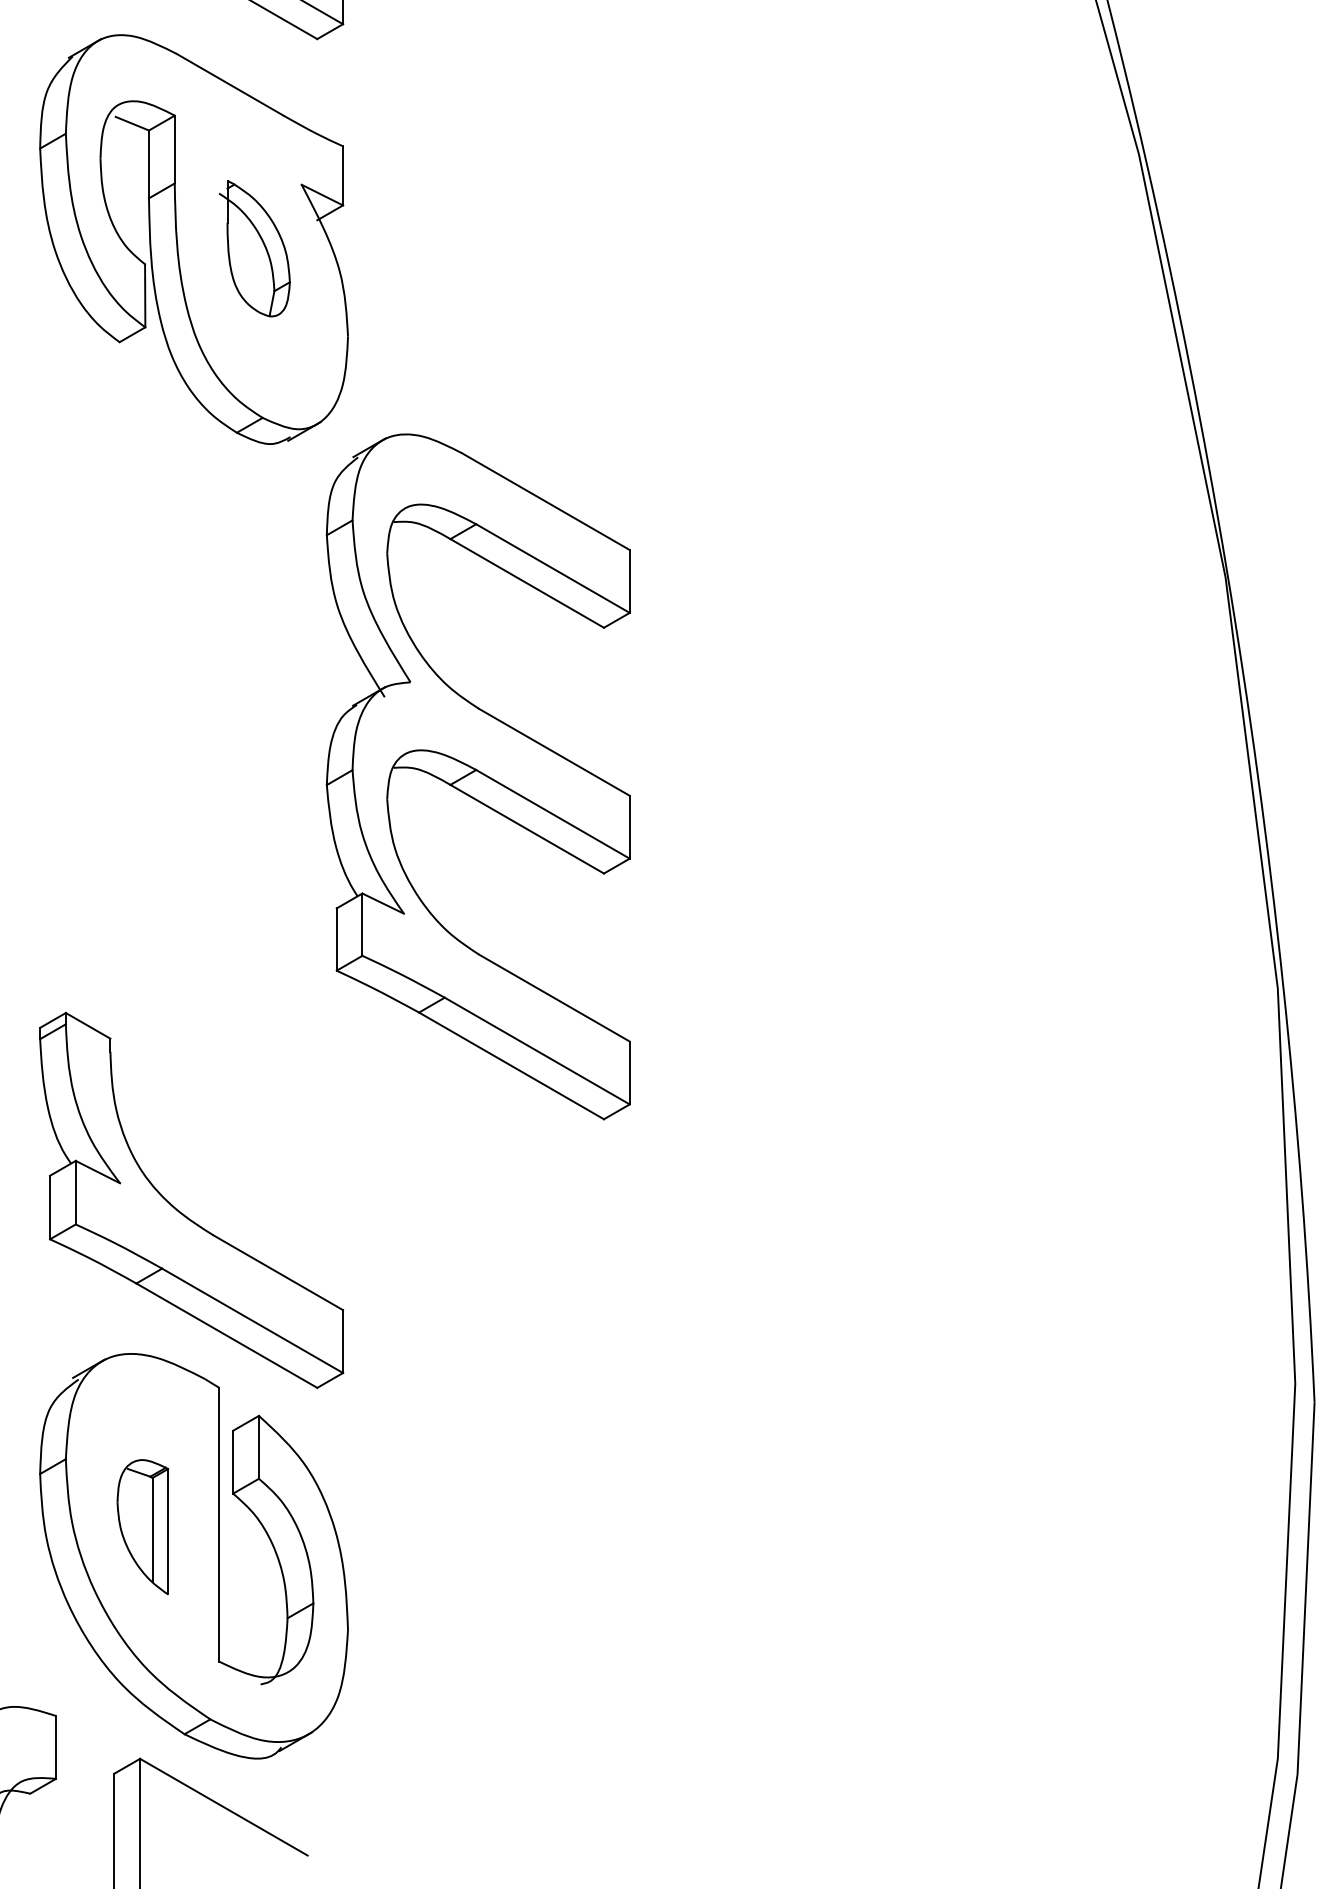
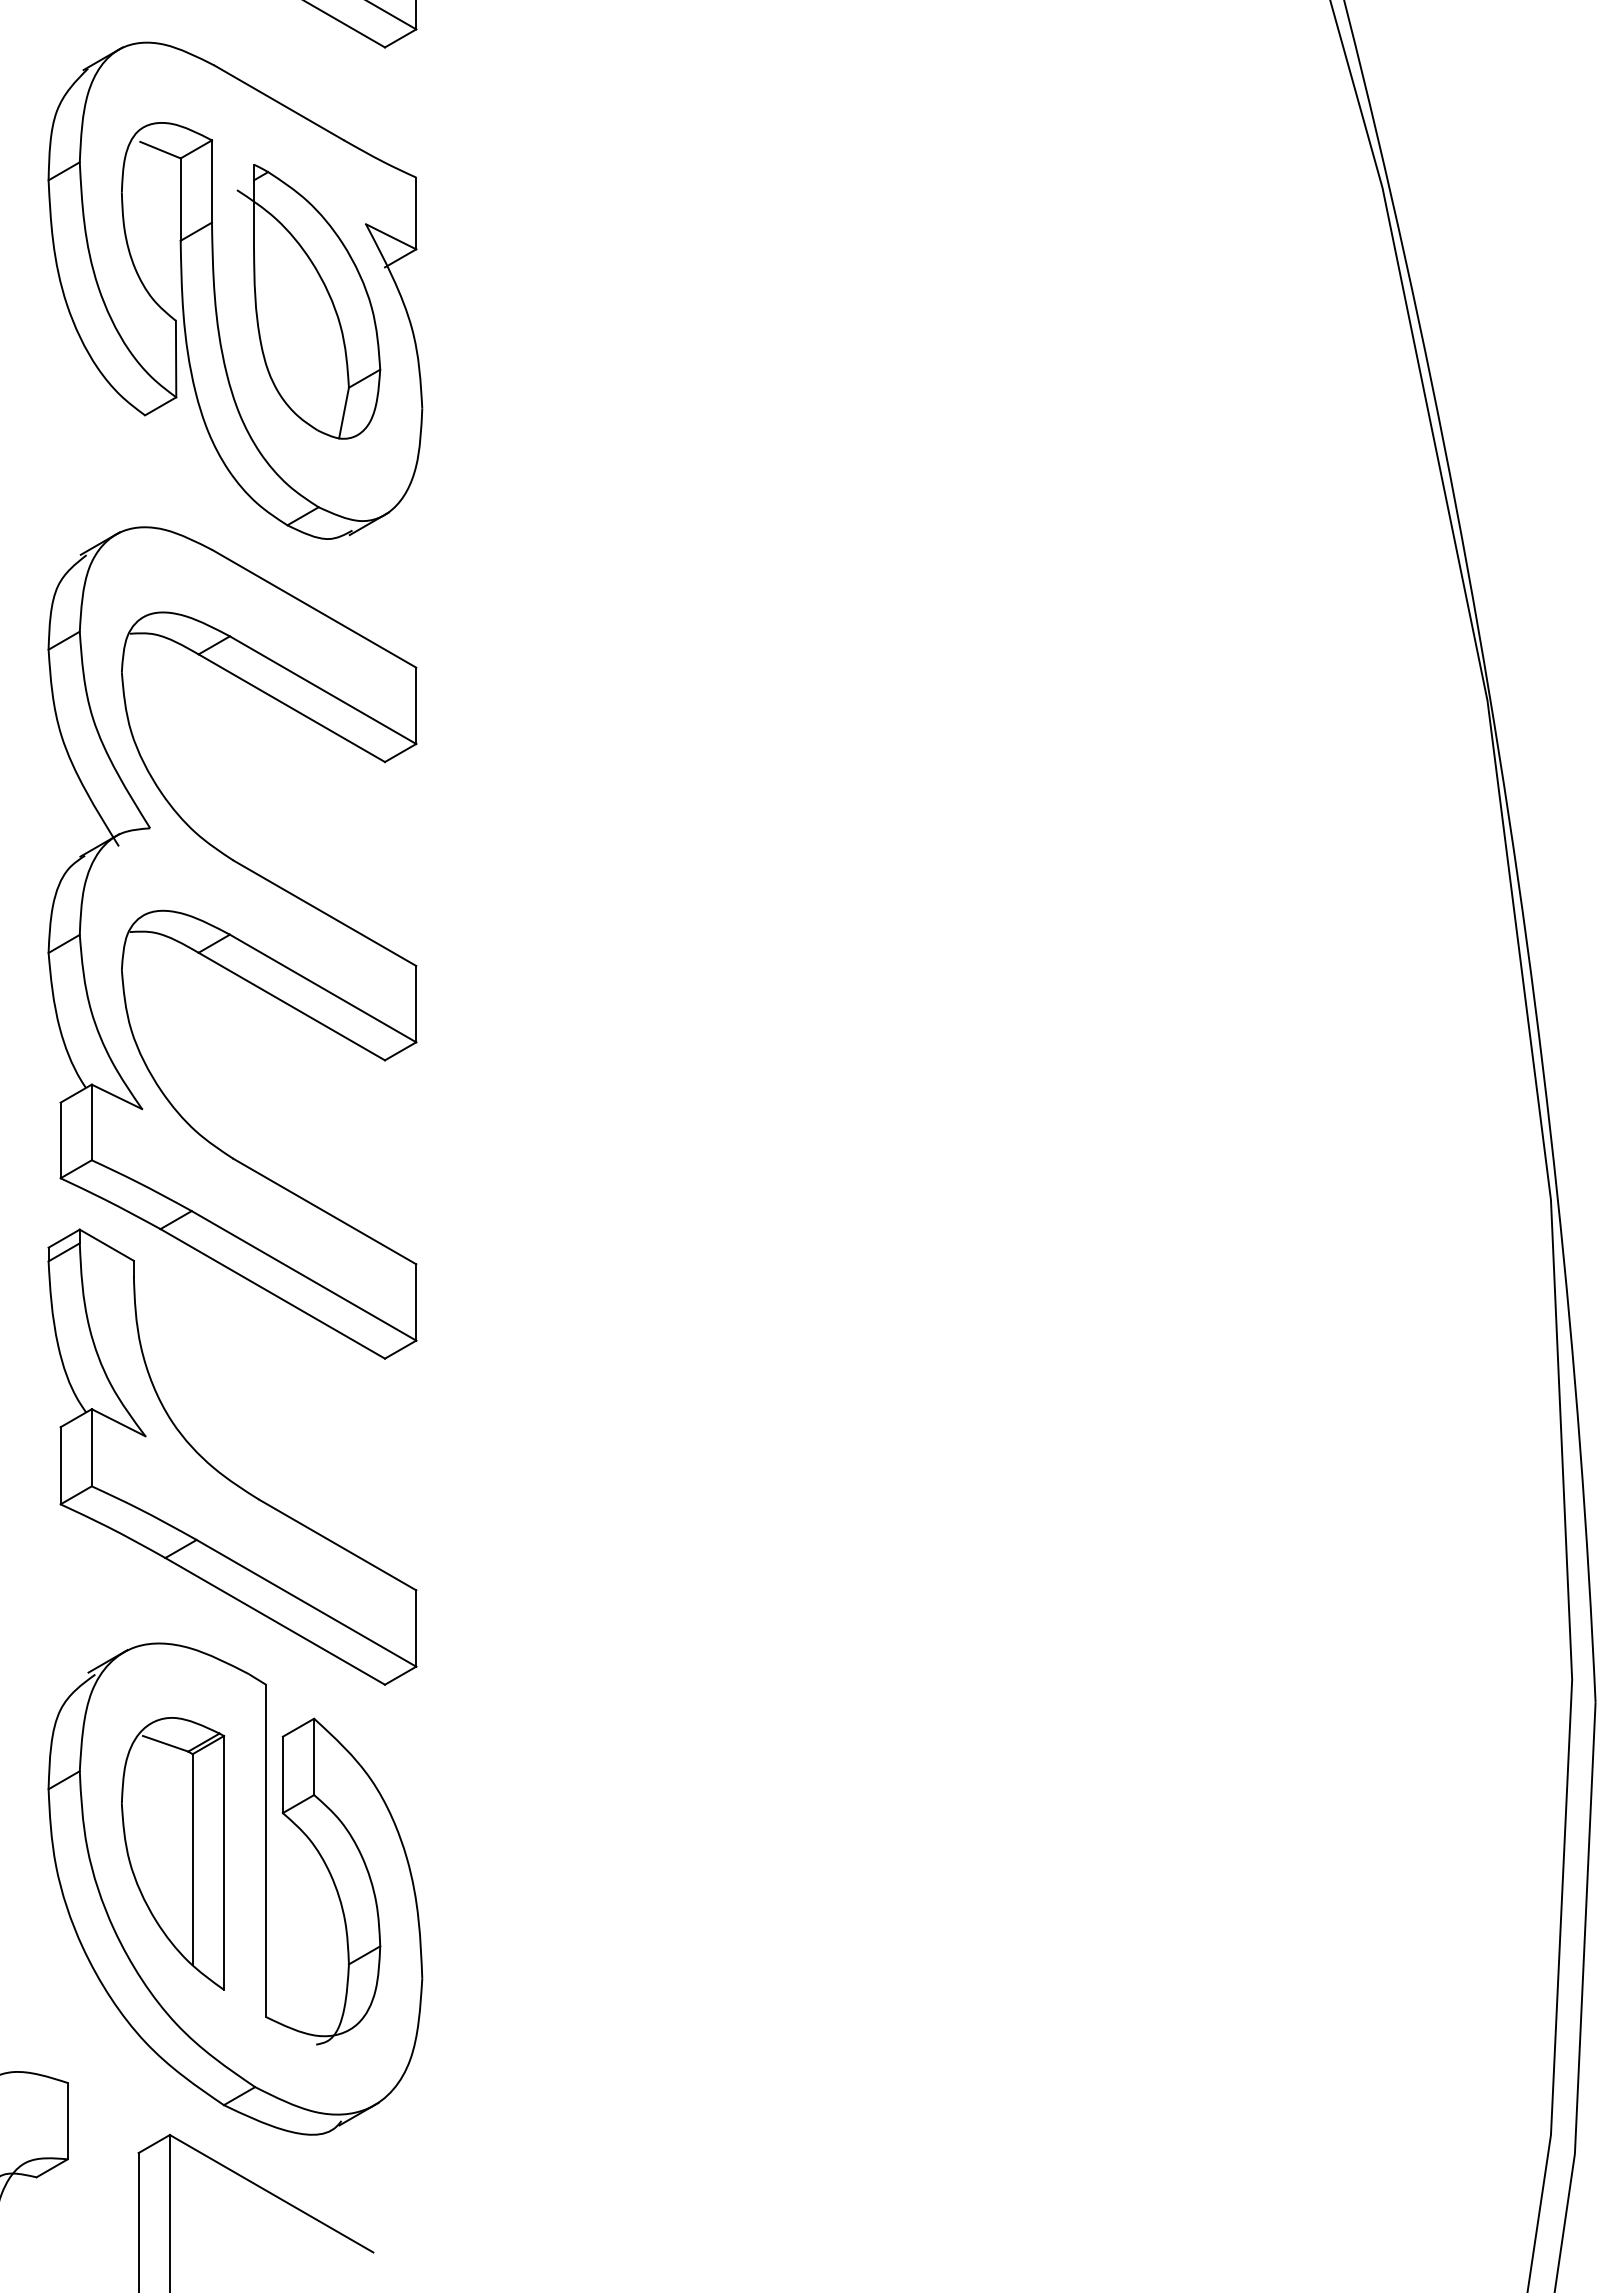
part: (254, 248) -> (308, 301), size x1.67
part: (478, 776) -> (232, 942), moved
part: (143, 1526) -> (173, 1853), size x1.67

